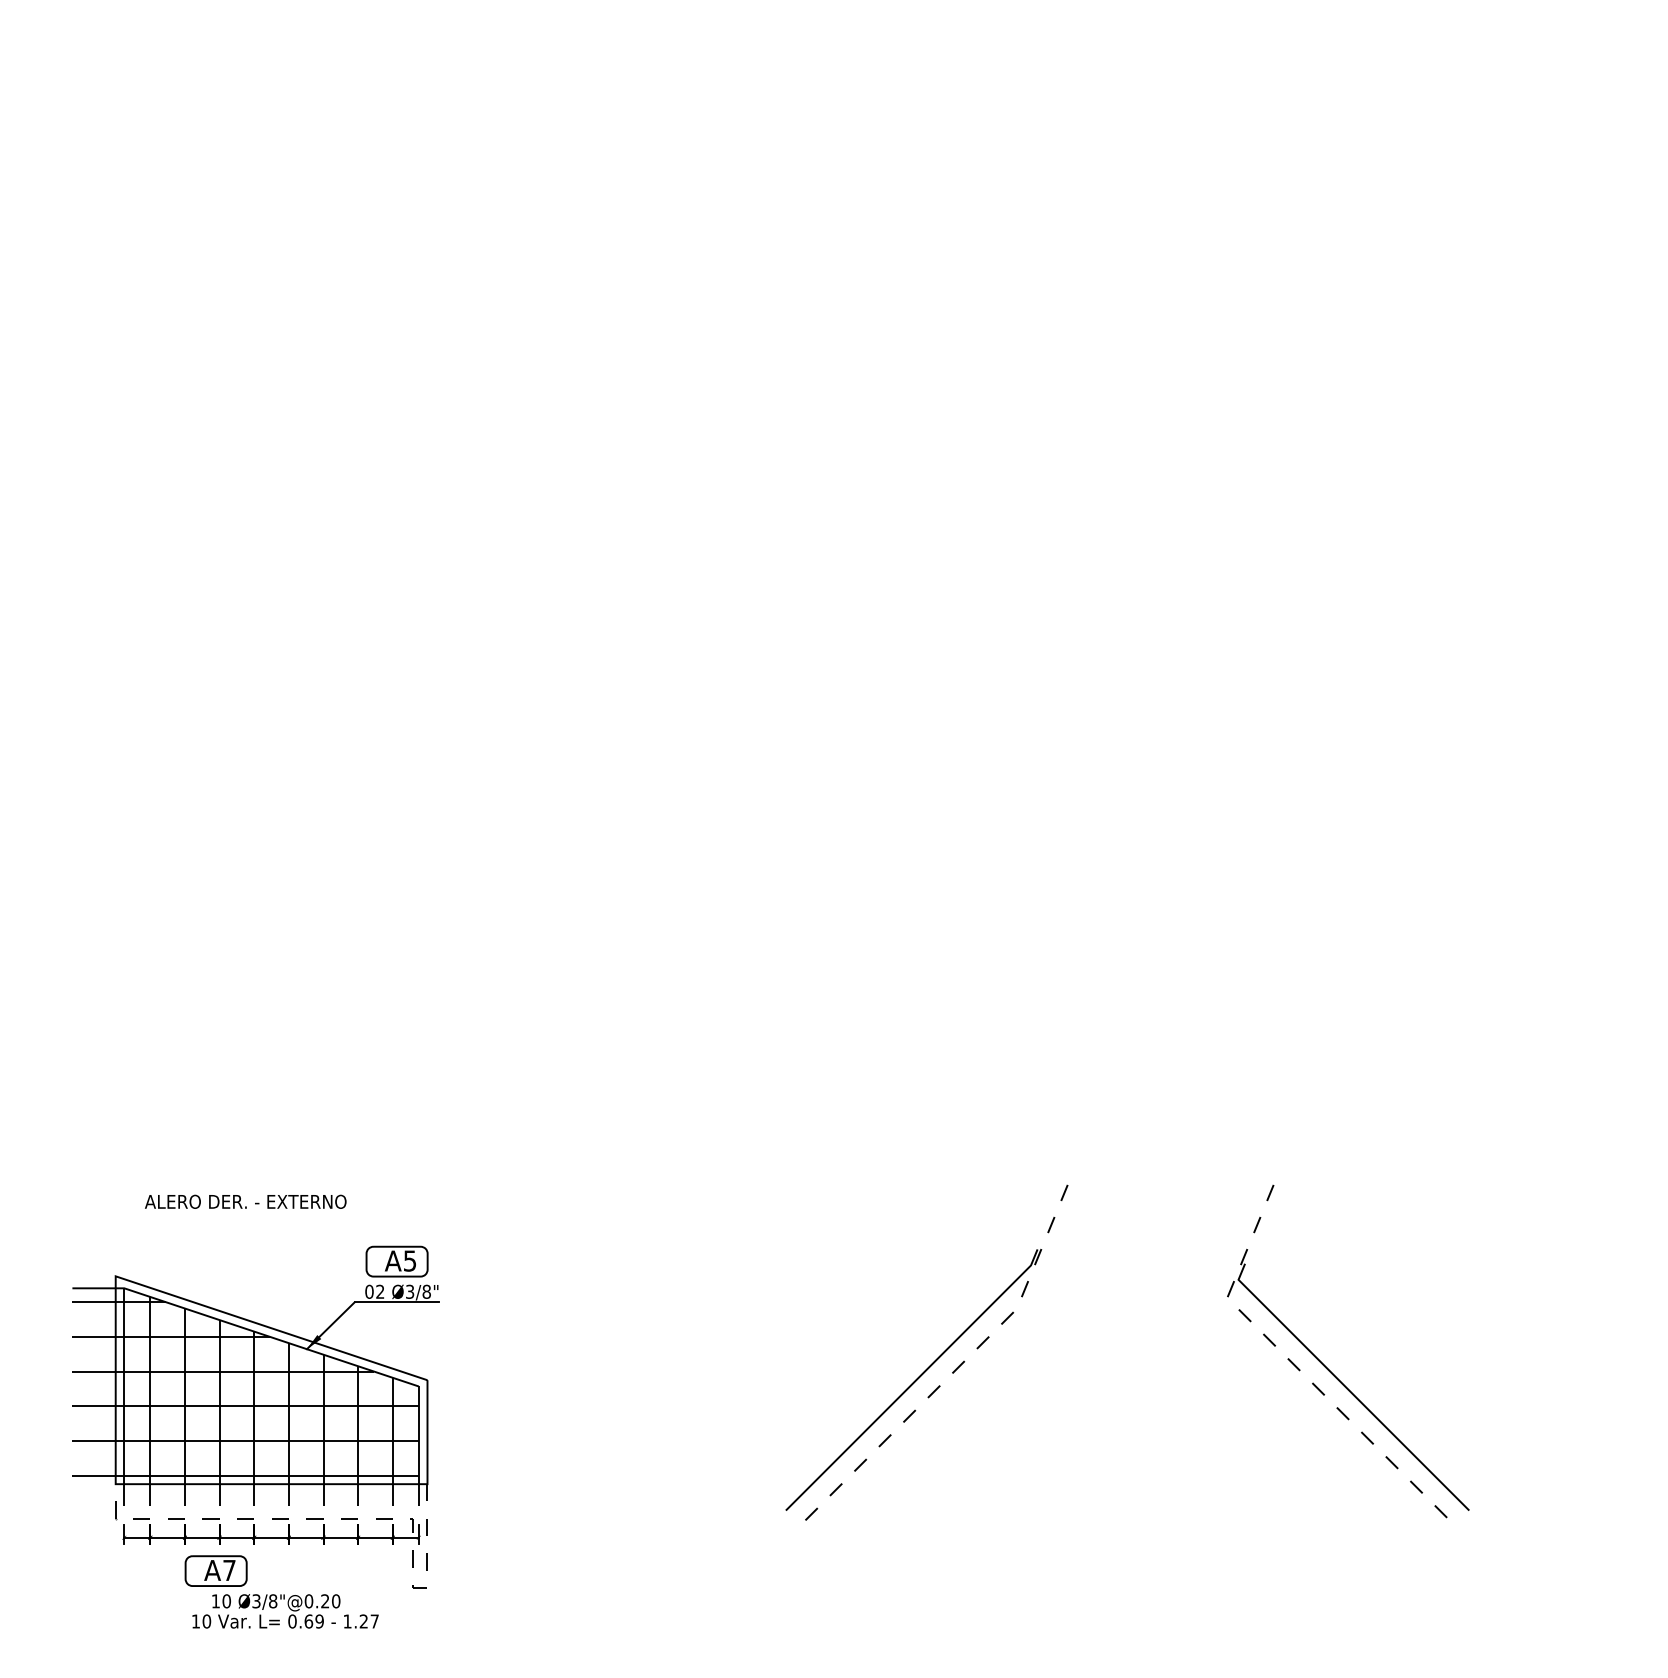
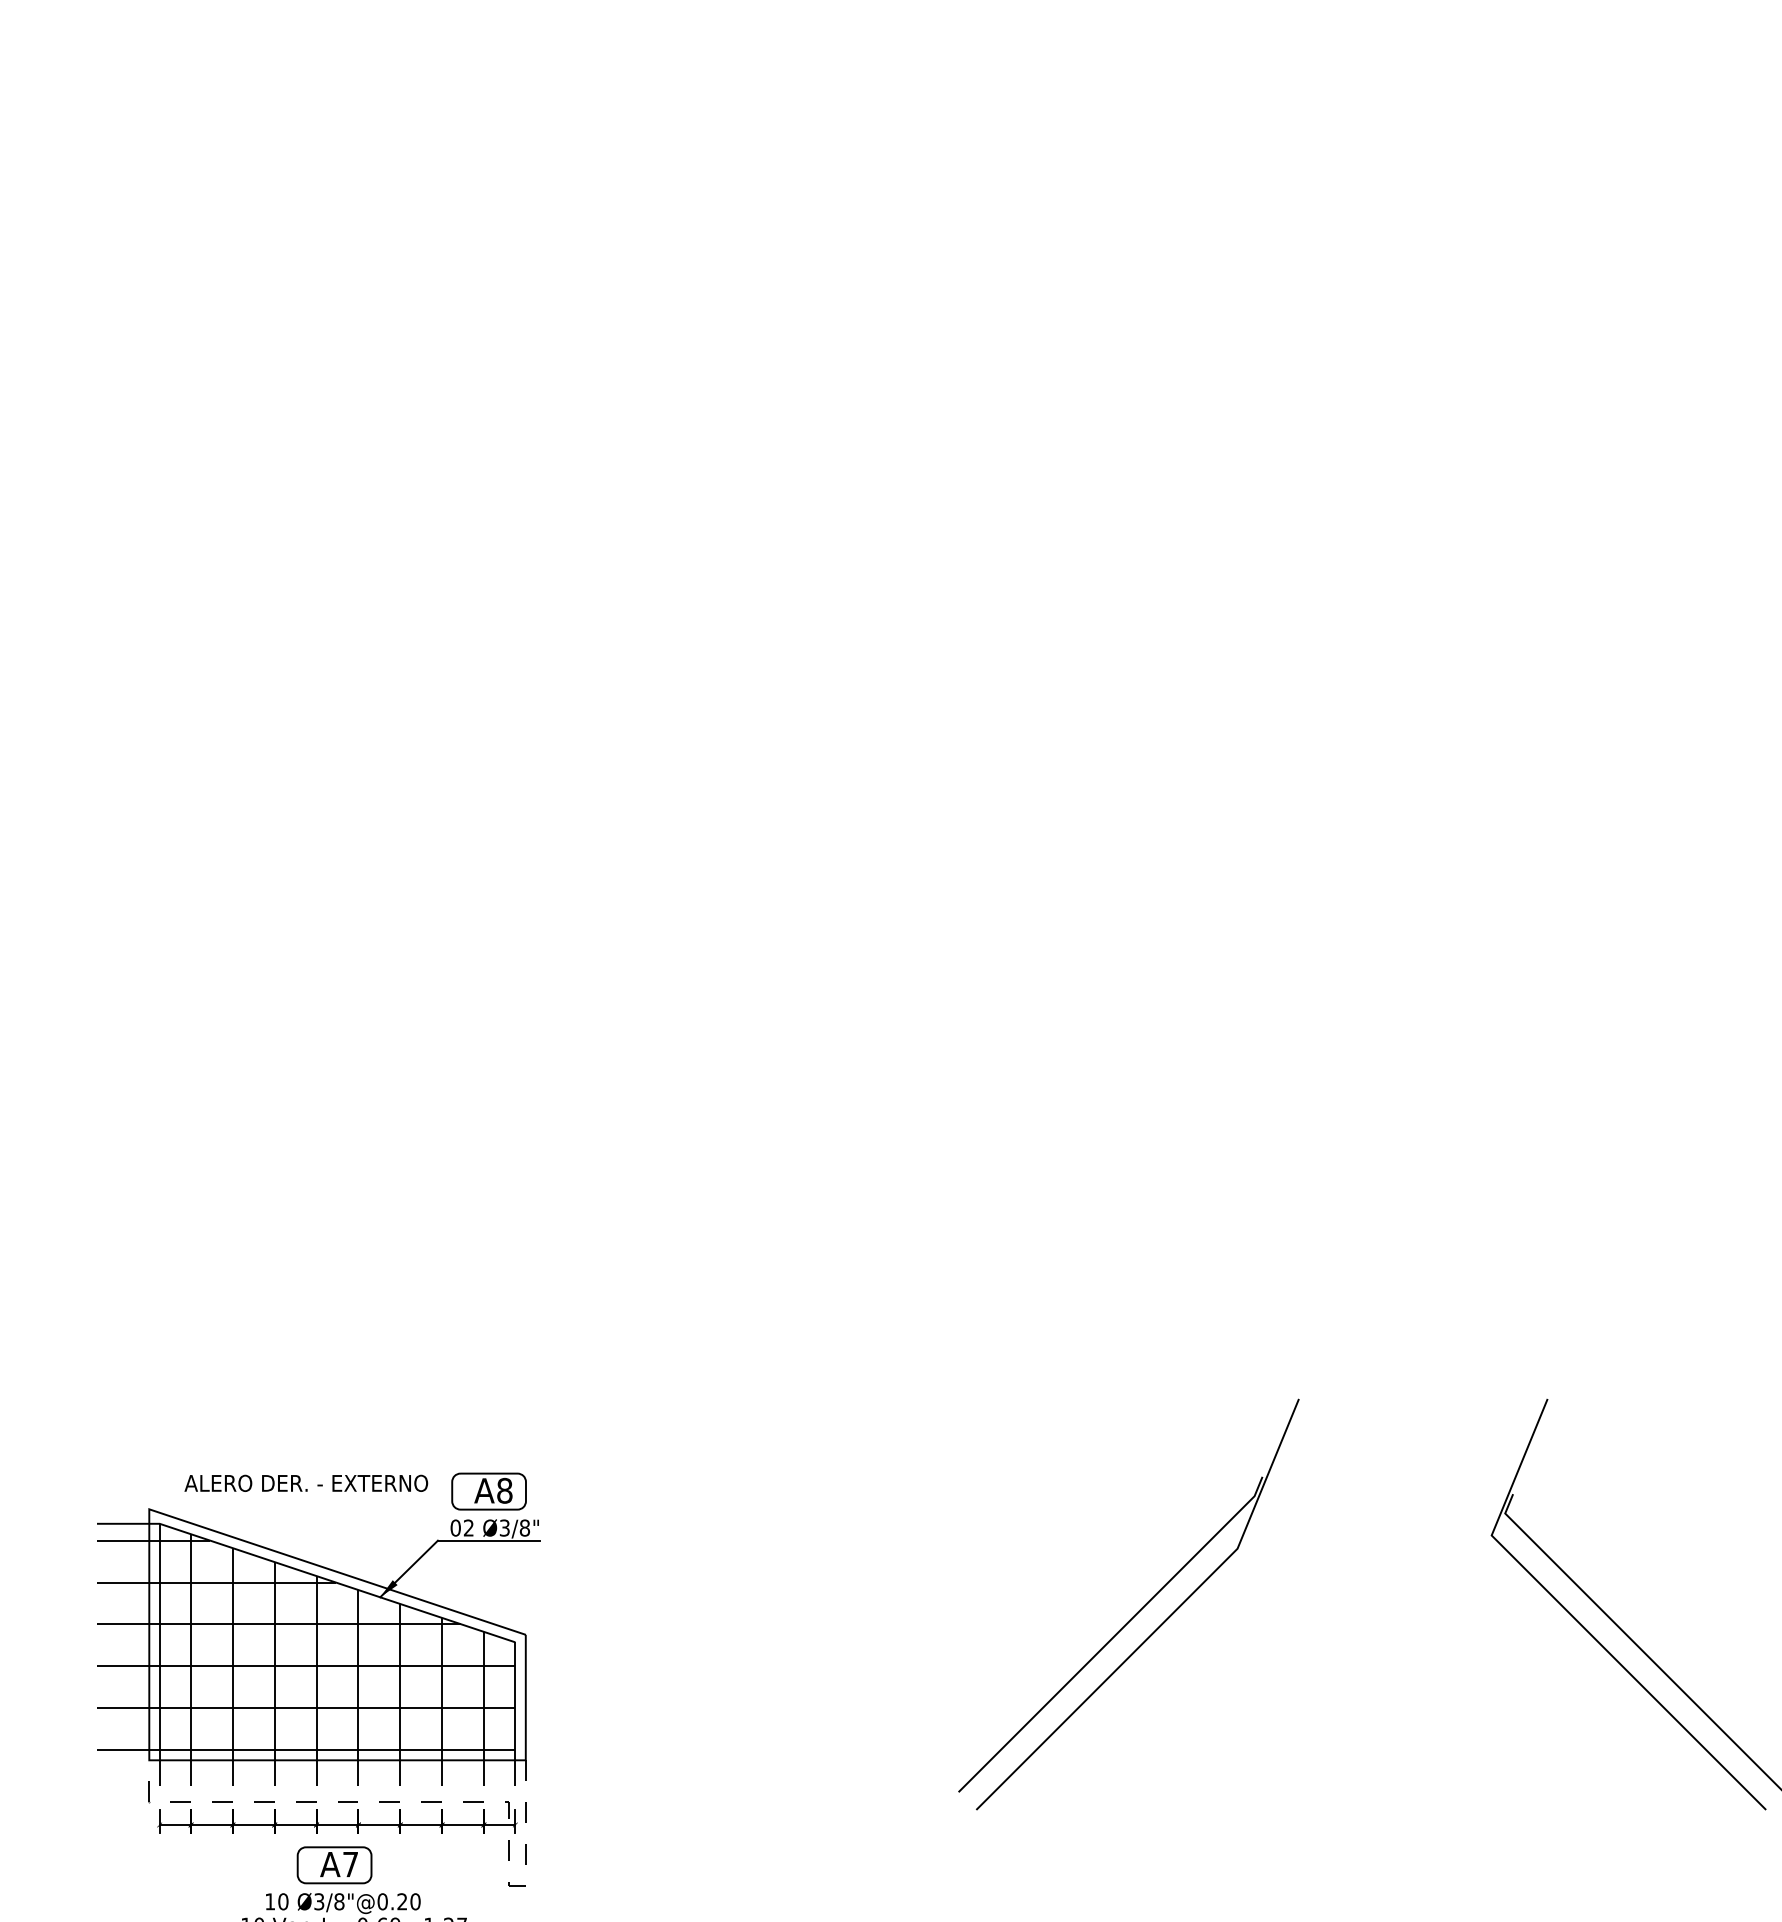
text: (245, 1201) -> (306, 1482), moved
text: (409, 1260) -> (504, 1490), A5 -> A8
line: (1297, 1367) -> (1576, 1619), dashed -> solid
line: (956, 1369) -> (1164, 1621), dashed -> solid
part: (215, 1570) -> (333, 1864), moved

